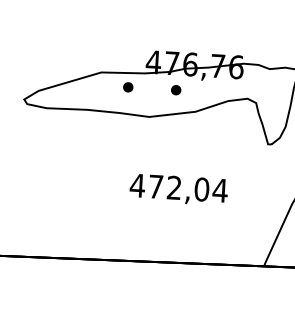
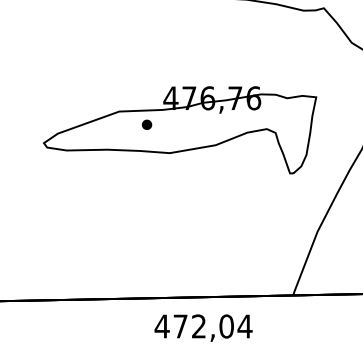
part: (175, 89) -> (194, 124), removed
text: (178, 189) -> (203, 327), moved

